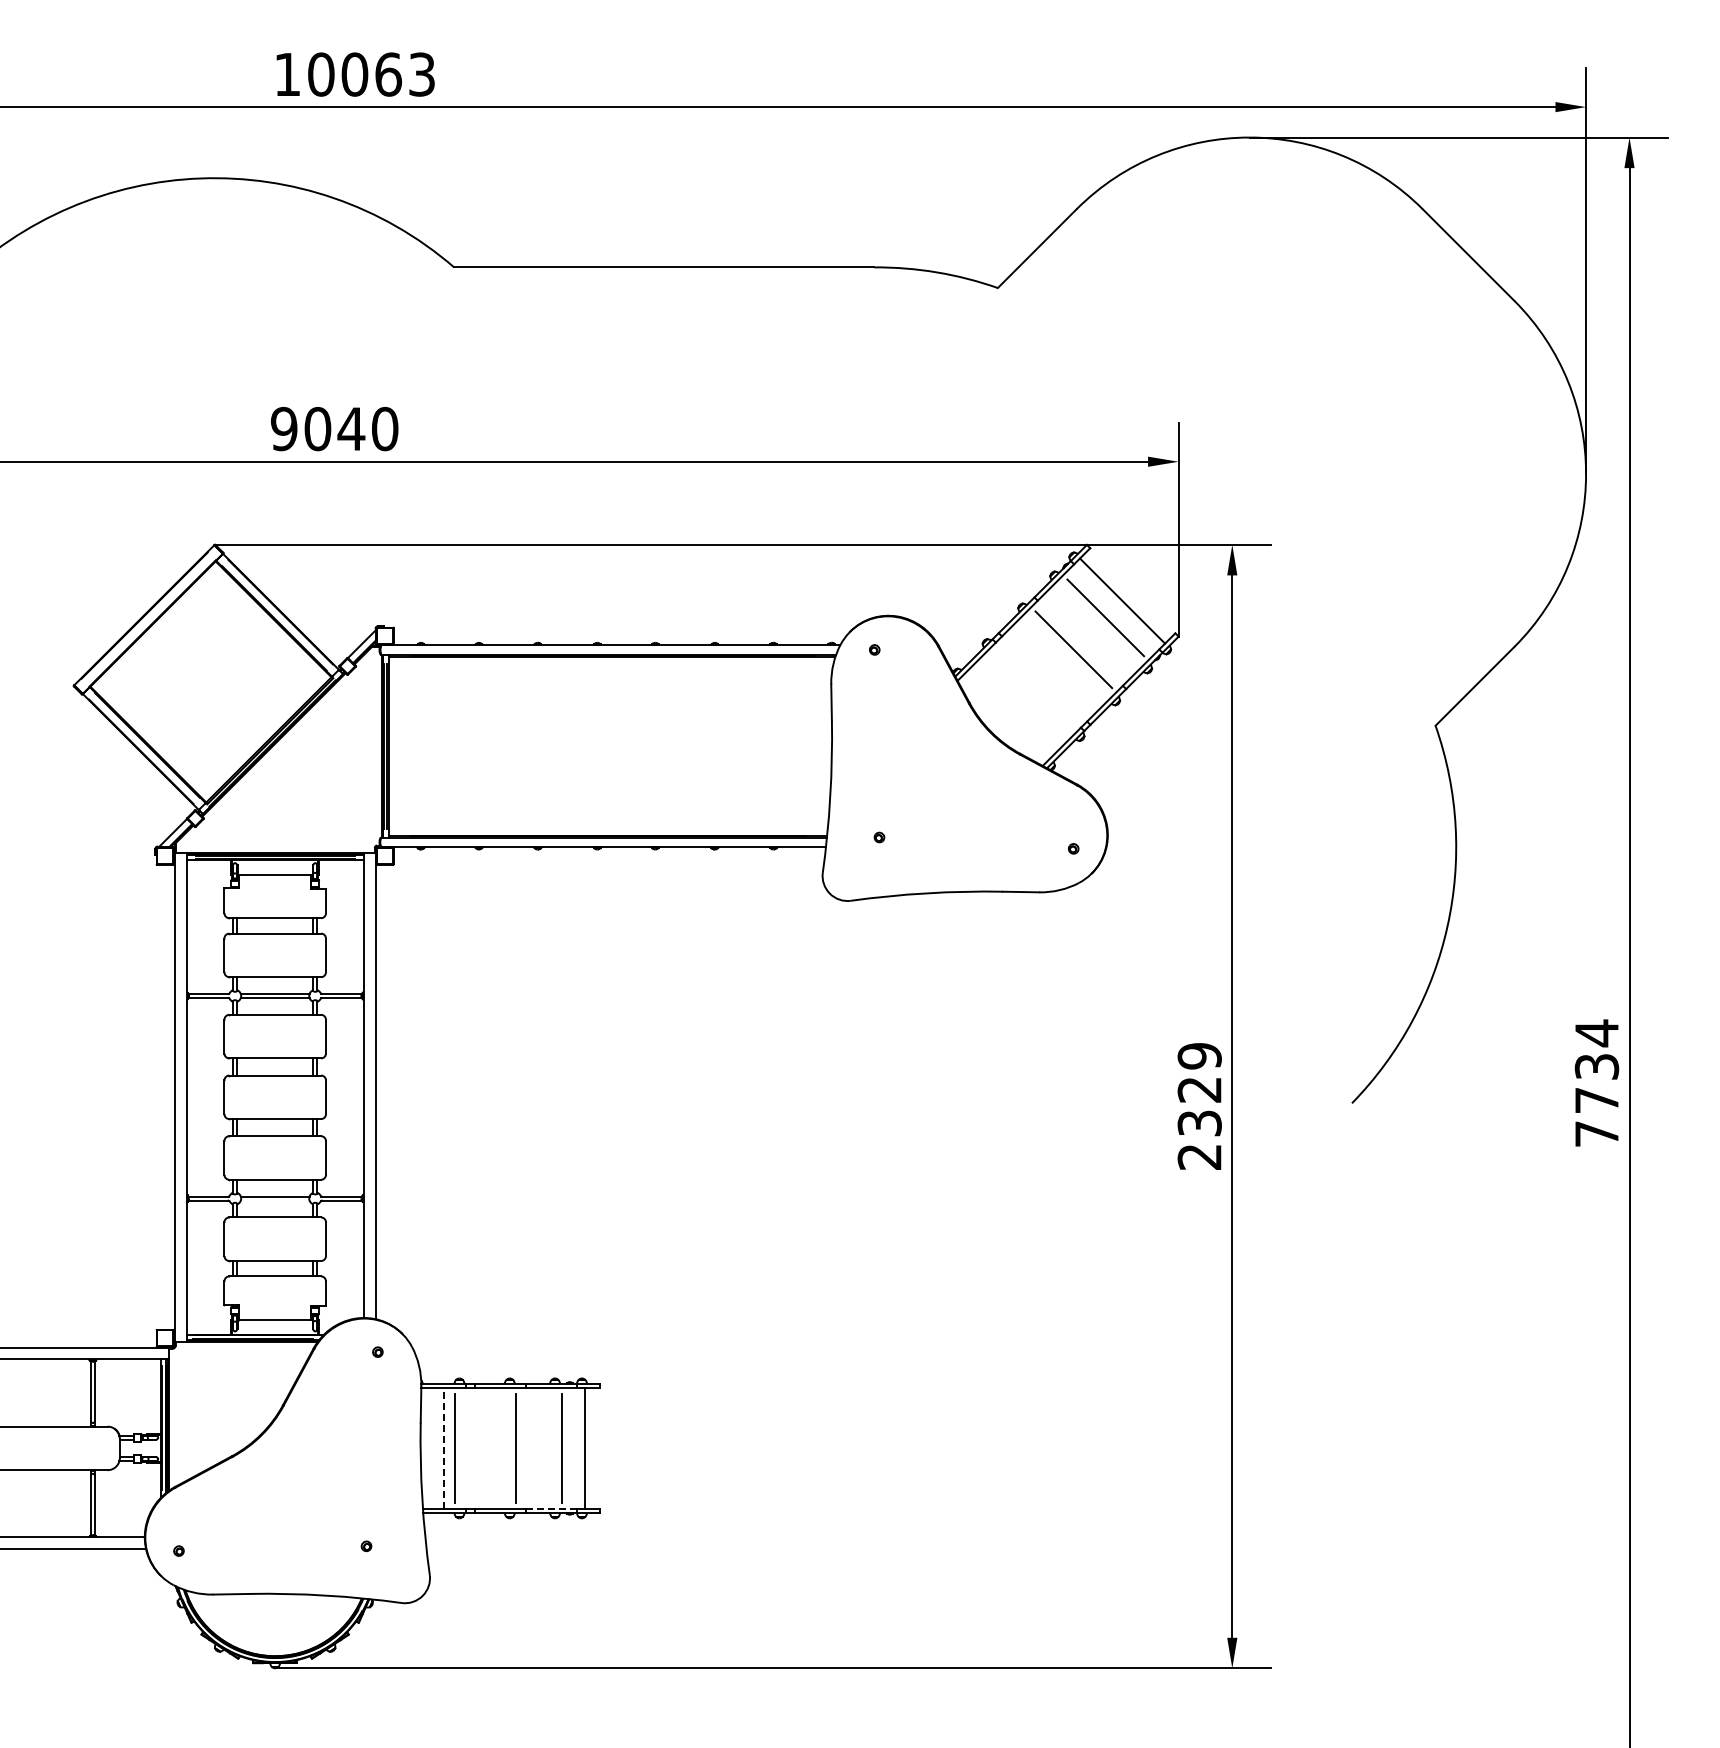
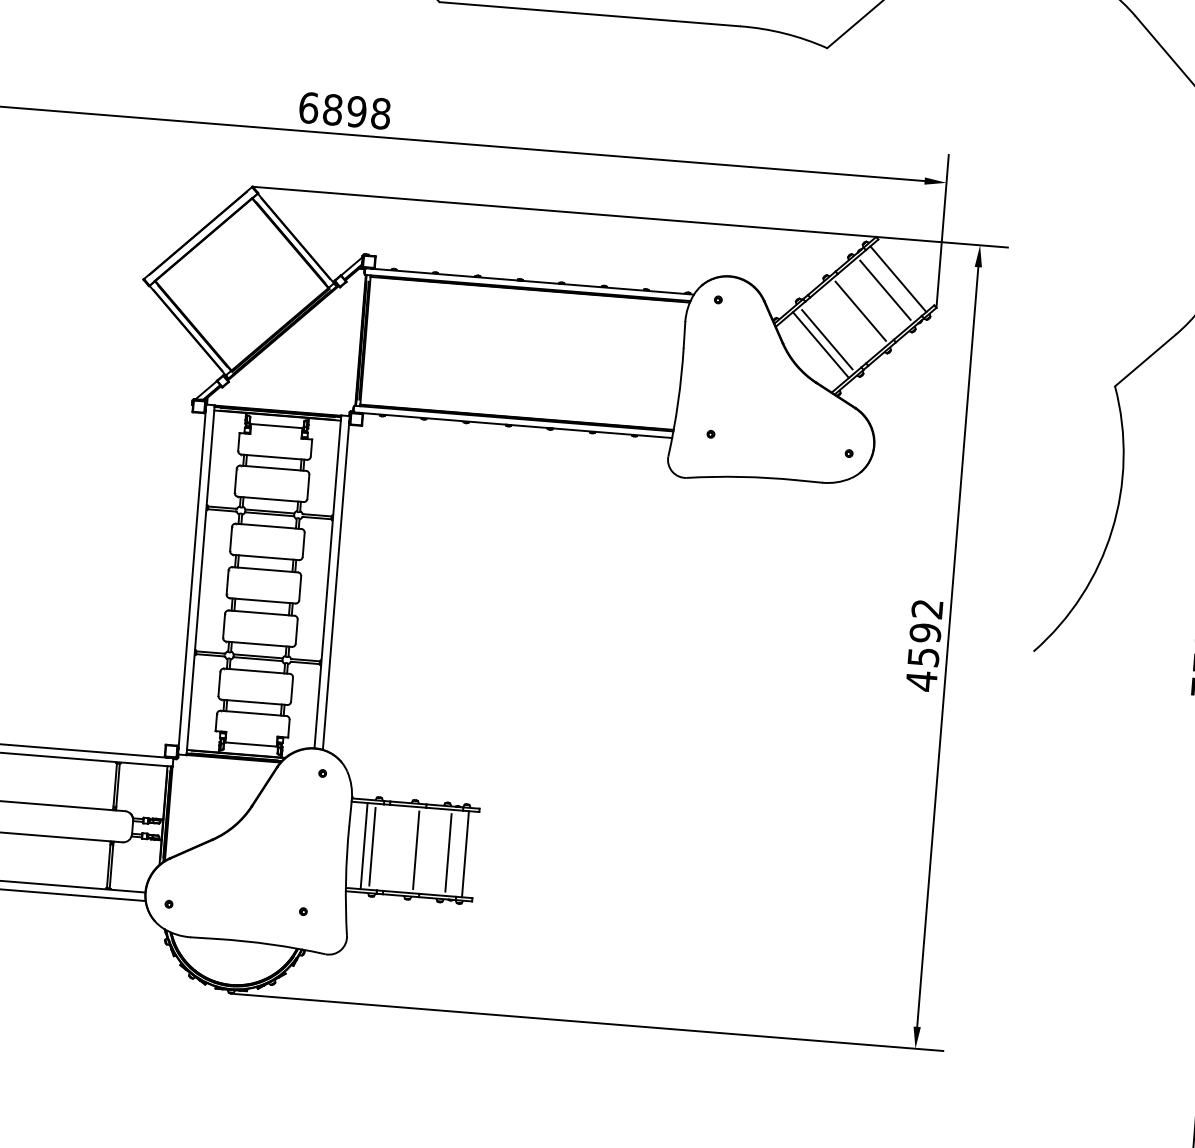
text: (334, 428) -> (344, 110), 9040 -> 6898
line: (1030, 692) -> (827, 339), added
line: (1021, 700) -> (820, 344), added
text: (1199, 1107) -> (924, 645), 2329 -> 4592
line: (274, 1200) -> (257, 659), added
line: (443, 1447) -> (364, 845), dashed -> solid
line: (551, 1508) -> (437, 895), dashed -> solid

